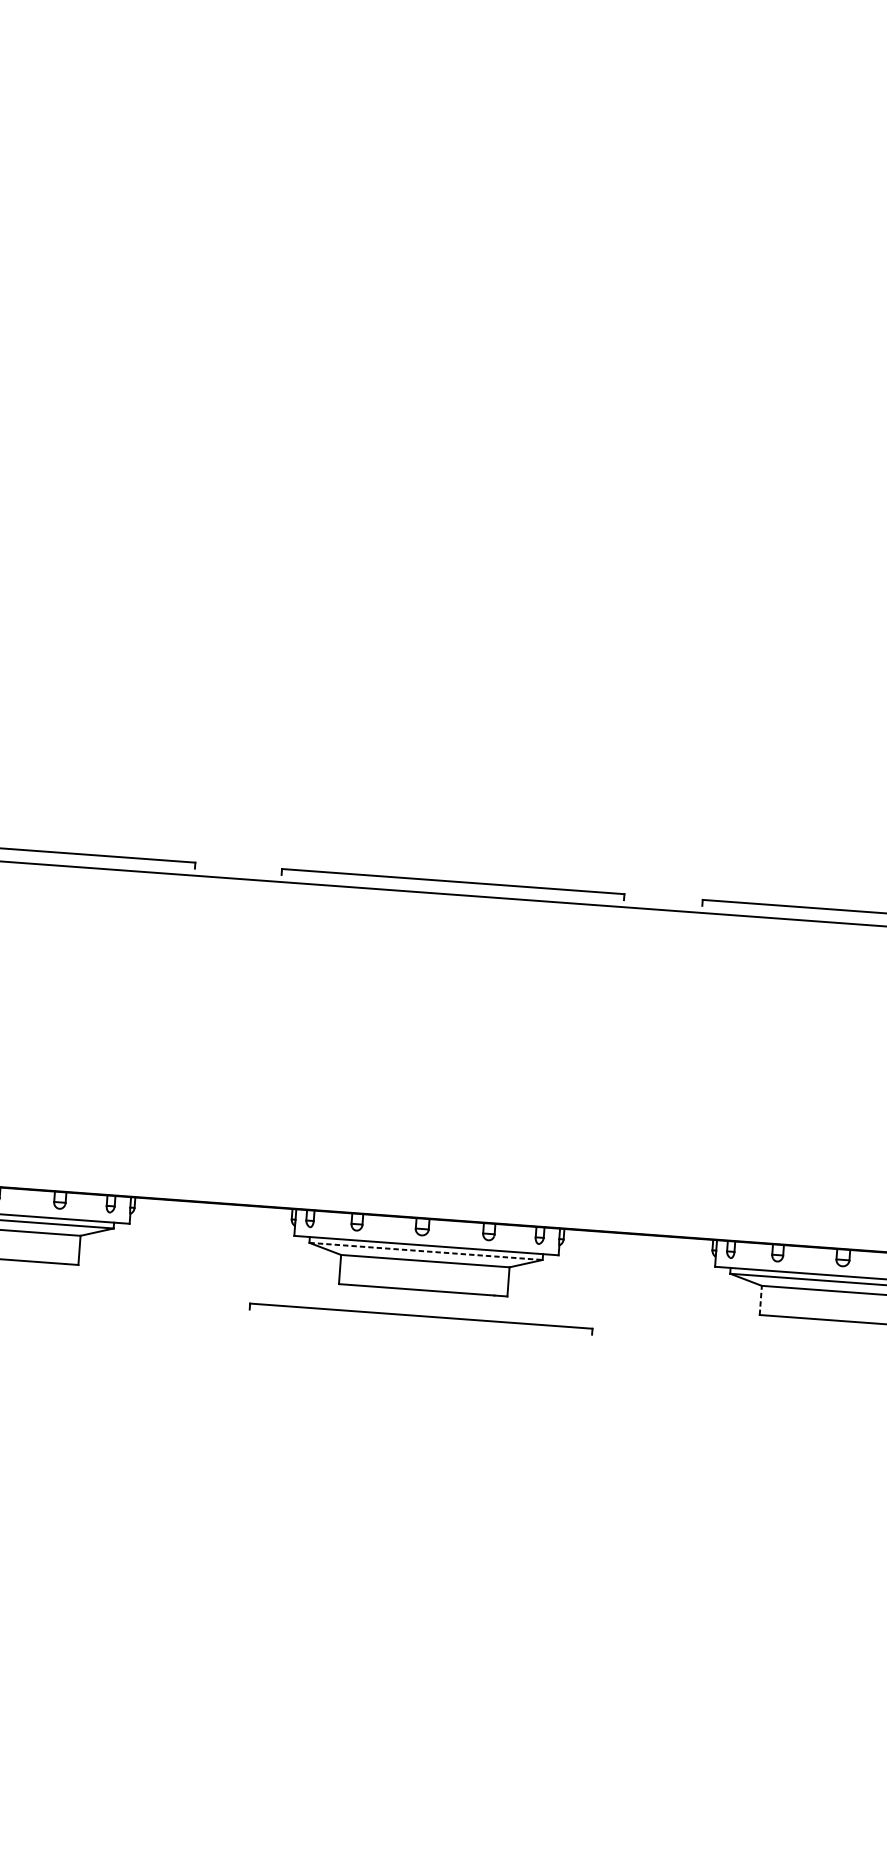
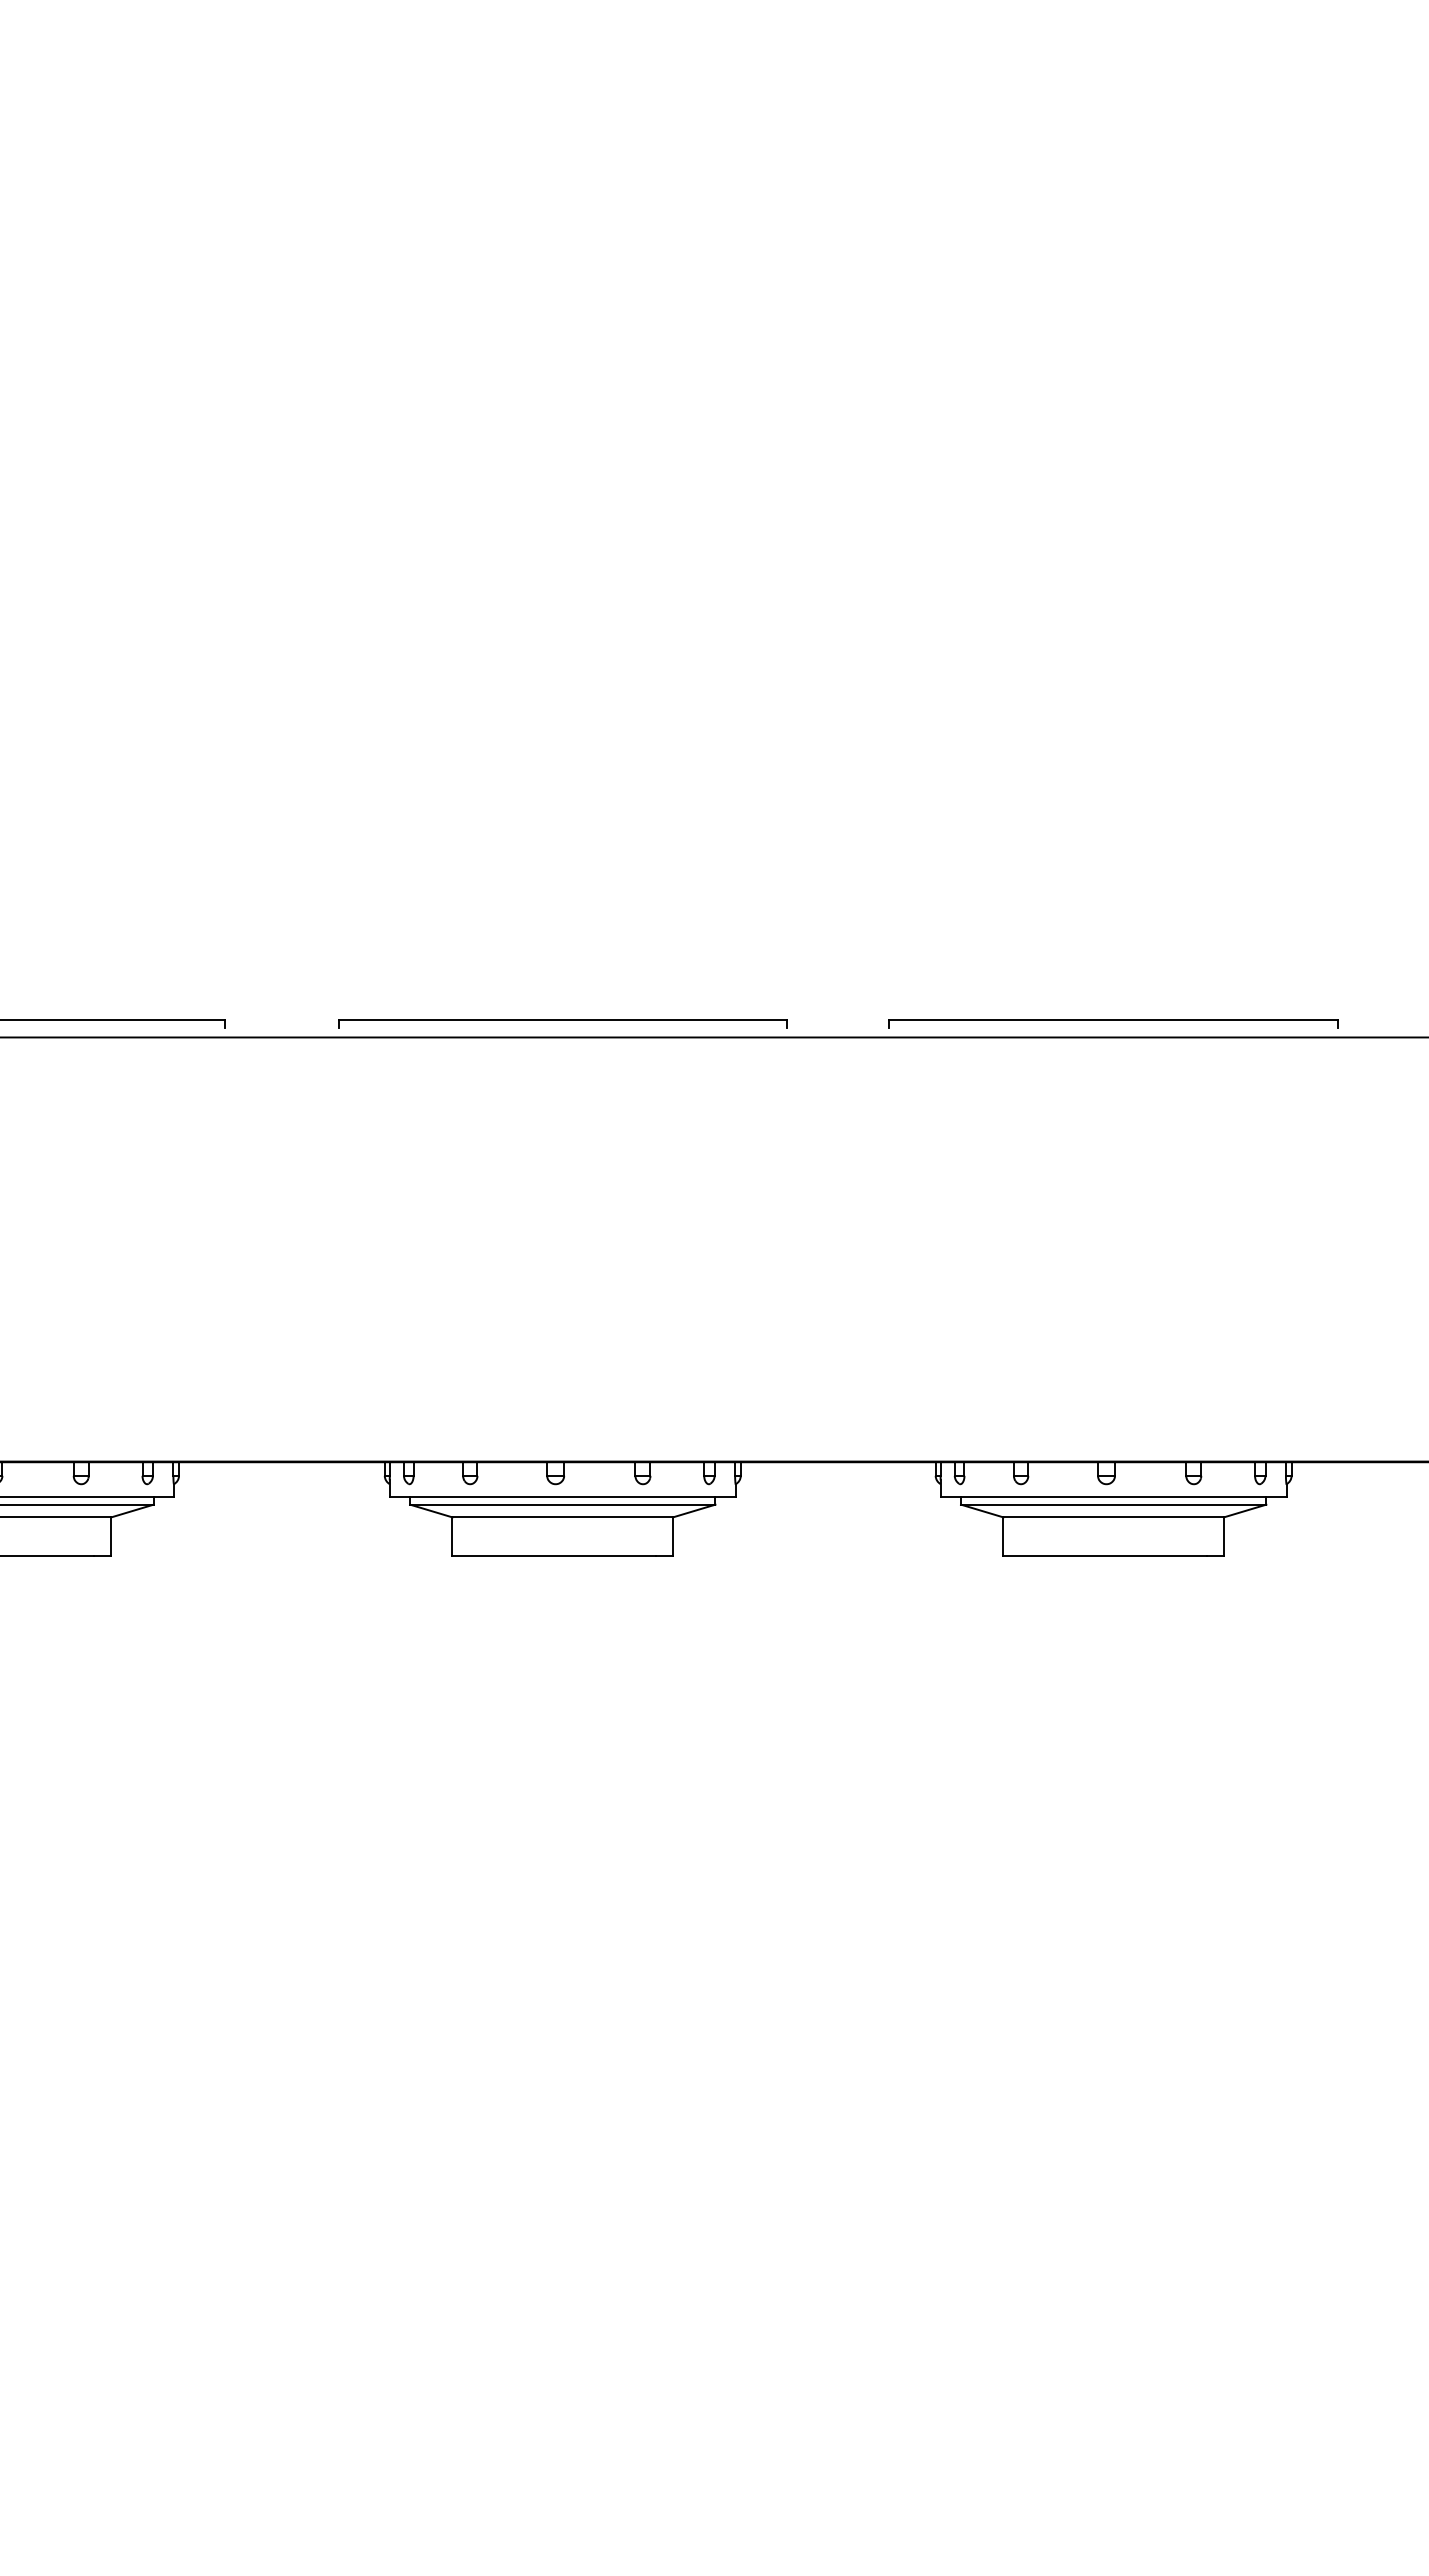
line: (425, 1251) -> (562, 1504), dashed -> solid
line: (760, 1299) -> (1003, 1535), dashed -> solid
part: (420, 1318) -> (562, 1592), removed

